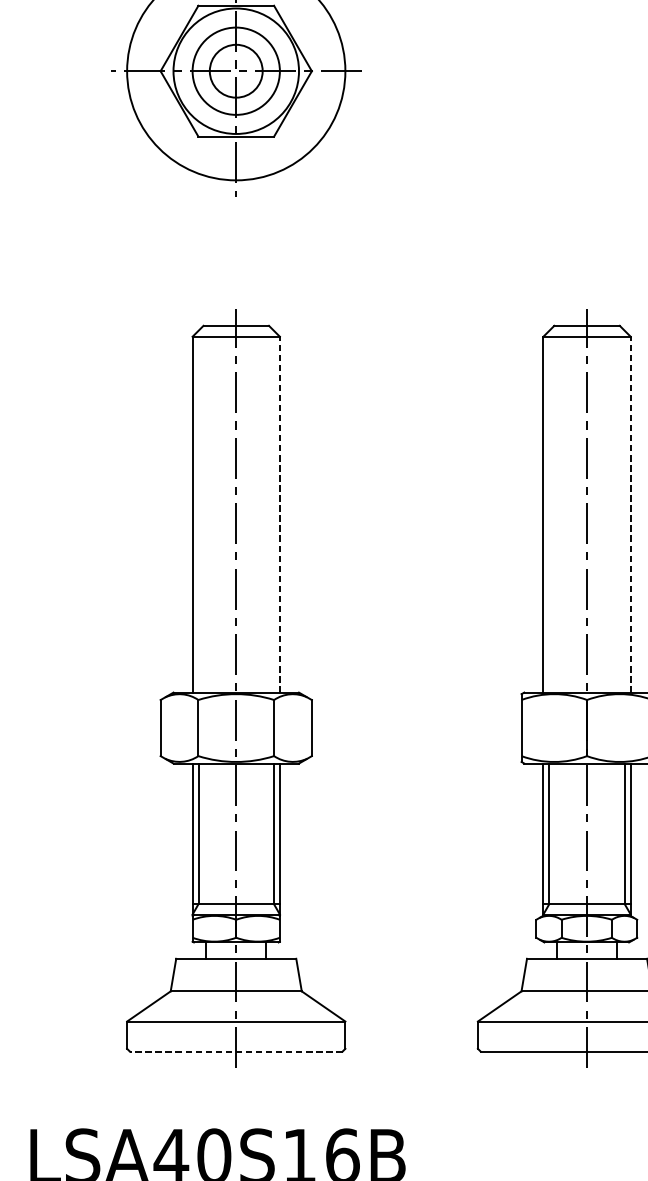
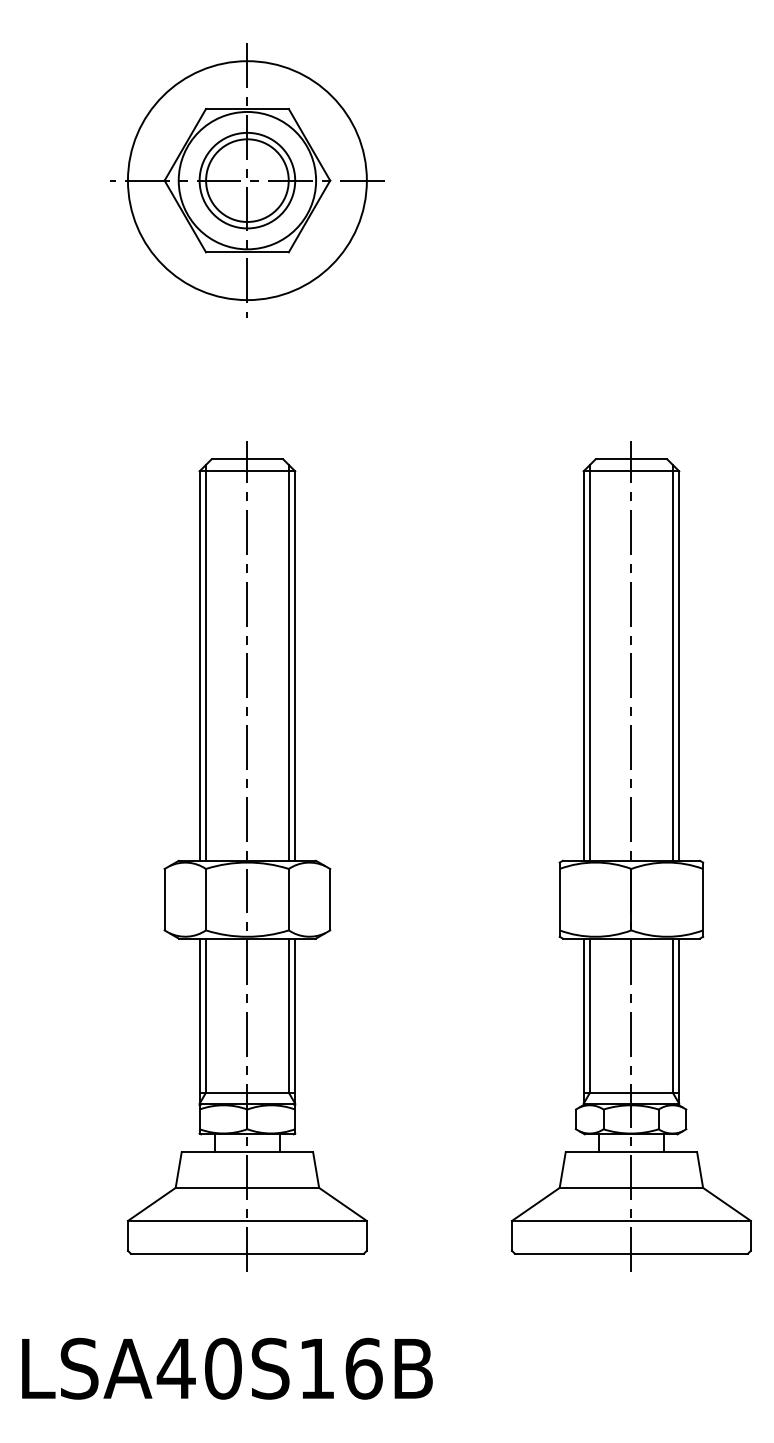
circle: (236, 71) -> (247, 180), size x1.43
line: (198, 511) -> (206, 662), added
line: (273, 511) -> (288, 662), added
line: (549, 511) -> (590, 662), added
line: (624, 511) -> (672, 662), added
line: (280, 515) -> (295, 666), dashed -> solid
line: (630, 515) -> (679, 666), dashed -> solid
line: (235, 1051) -> (246, 1253), dashed -> solid

